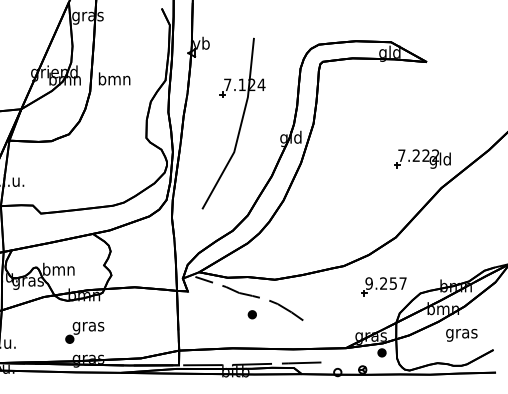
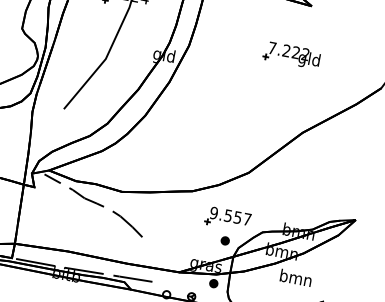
part: (422, 158) -> (292, 54), moved
text: (383, 283) -> (228, 215), 9.257 -> 9.557
part: (251, 314) -> (224, 240), moved
text: (461, 333) -> (295, 279), gras -> bmn

